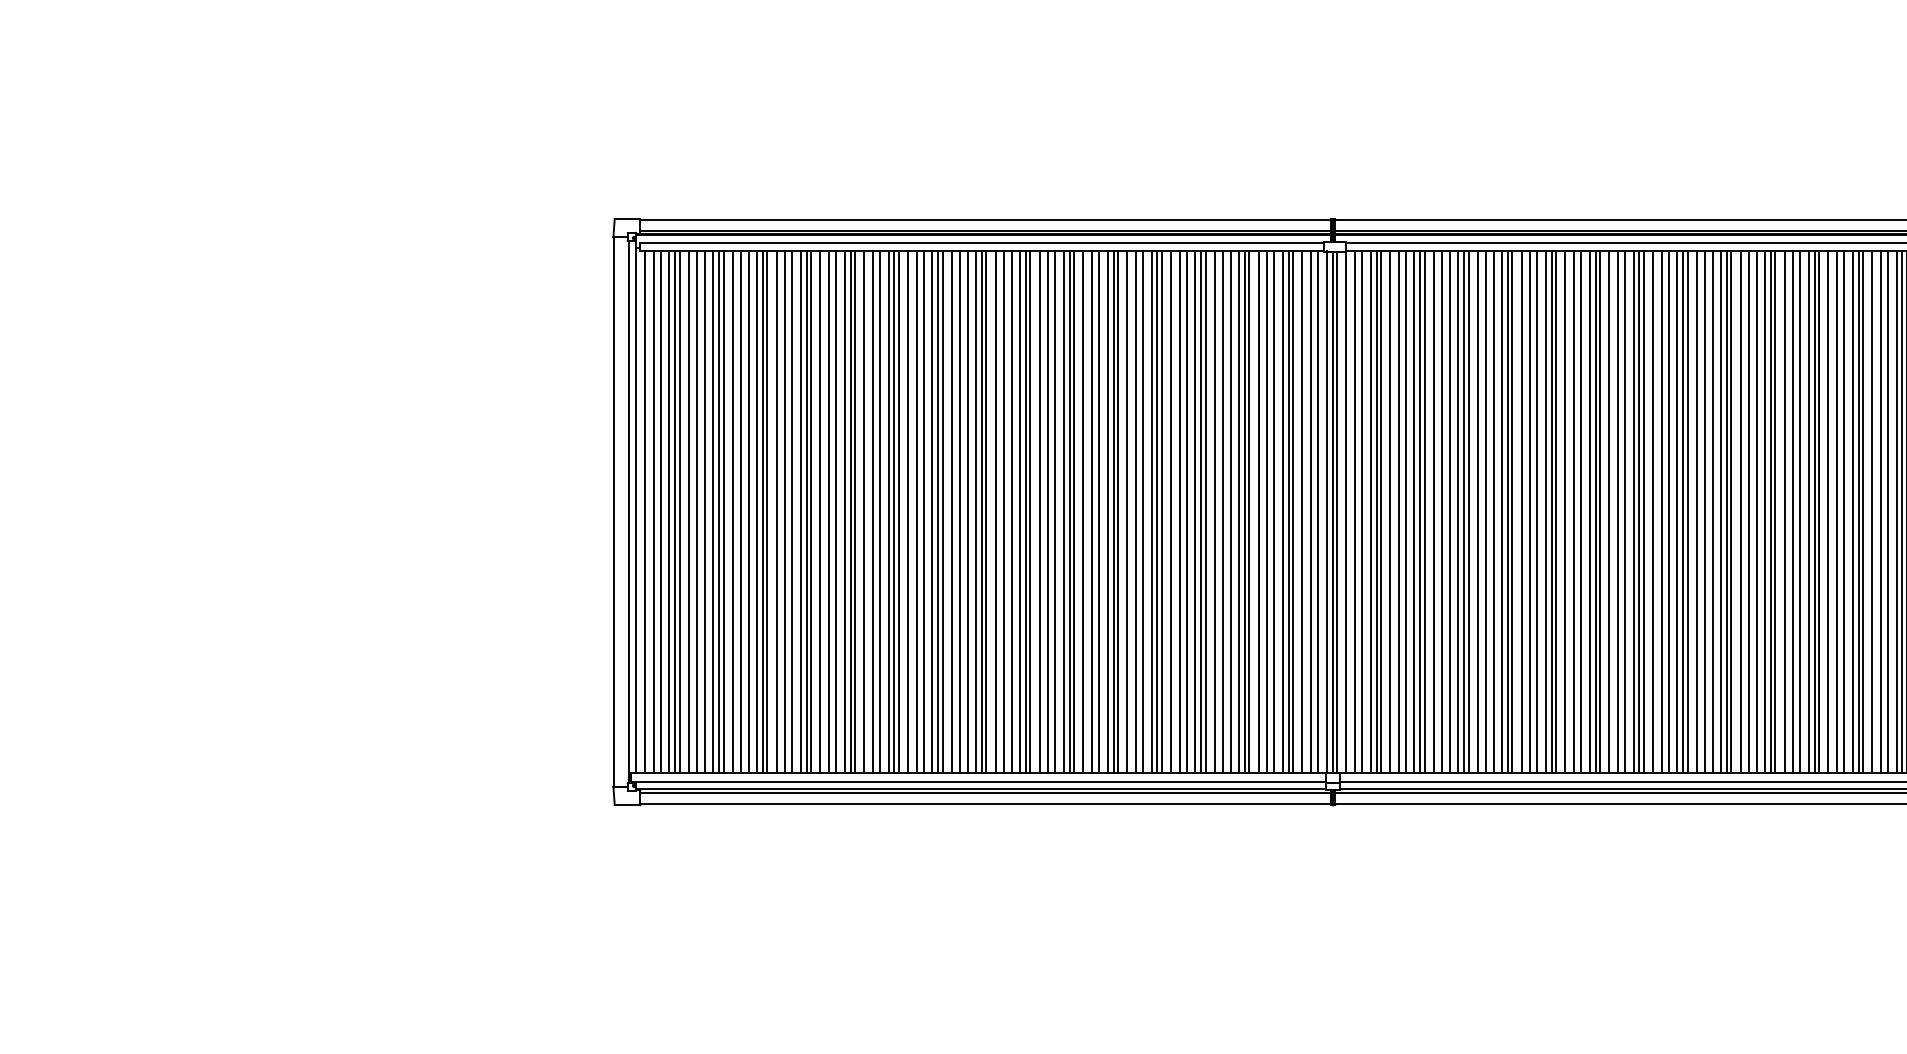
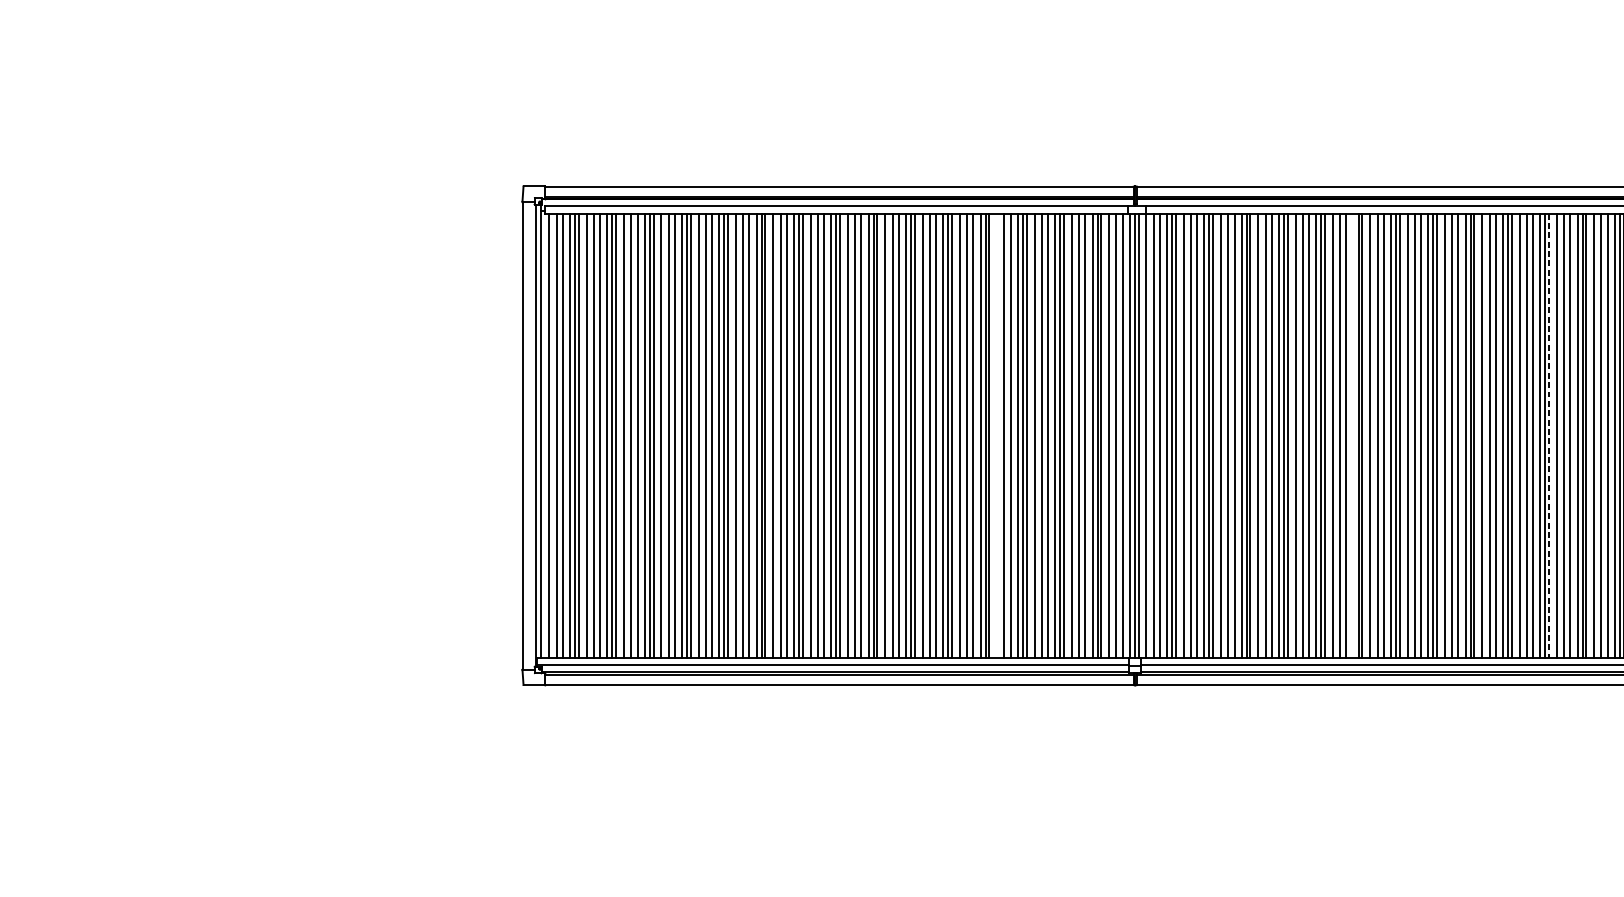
line: (1171, 512) -> (997, 436), removed
line: (1589, 512) -> (1353, 436), removed
line: (1819, 512) -> (1549, 436), solid -> dashed

